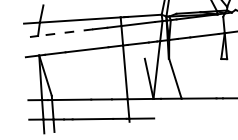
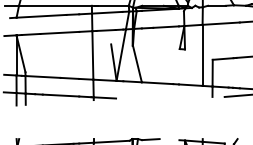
line: (65, 32) -> (41, 16), dashed -> solid

